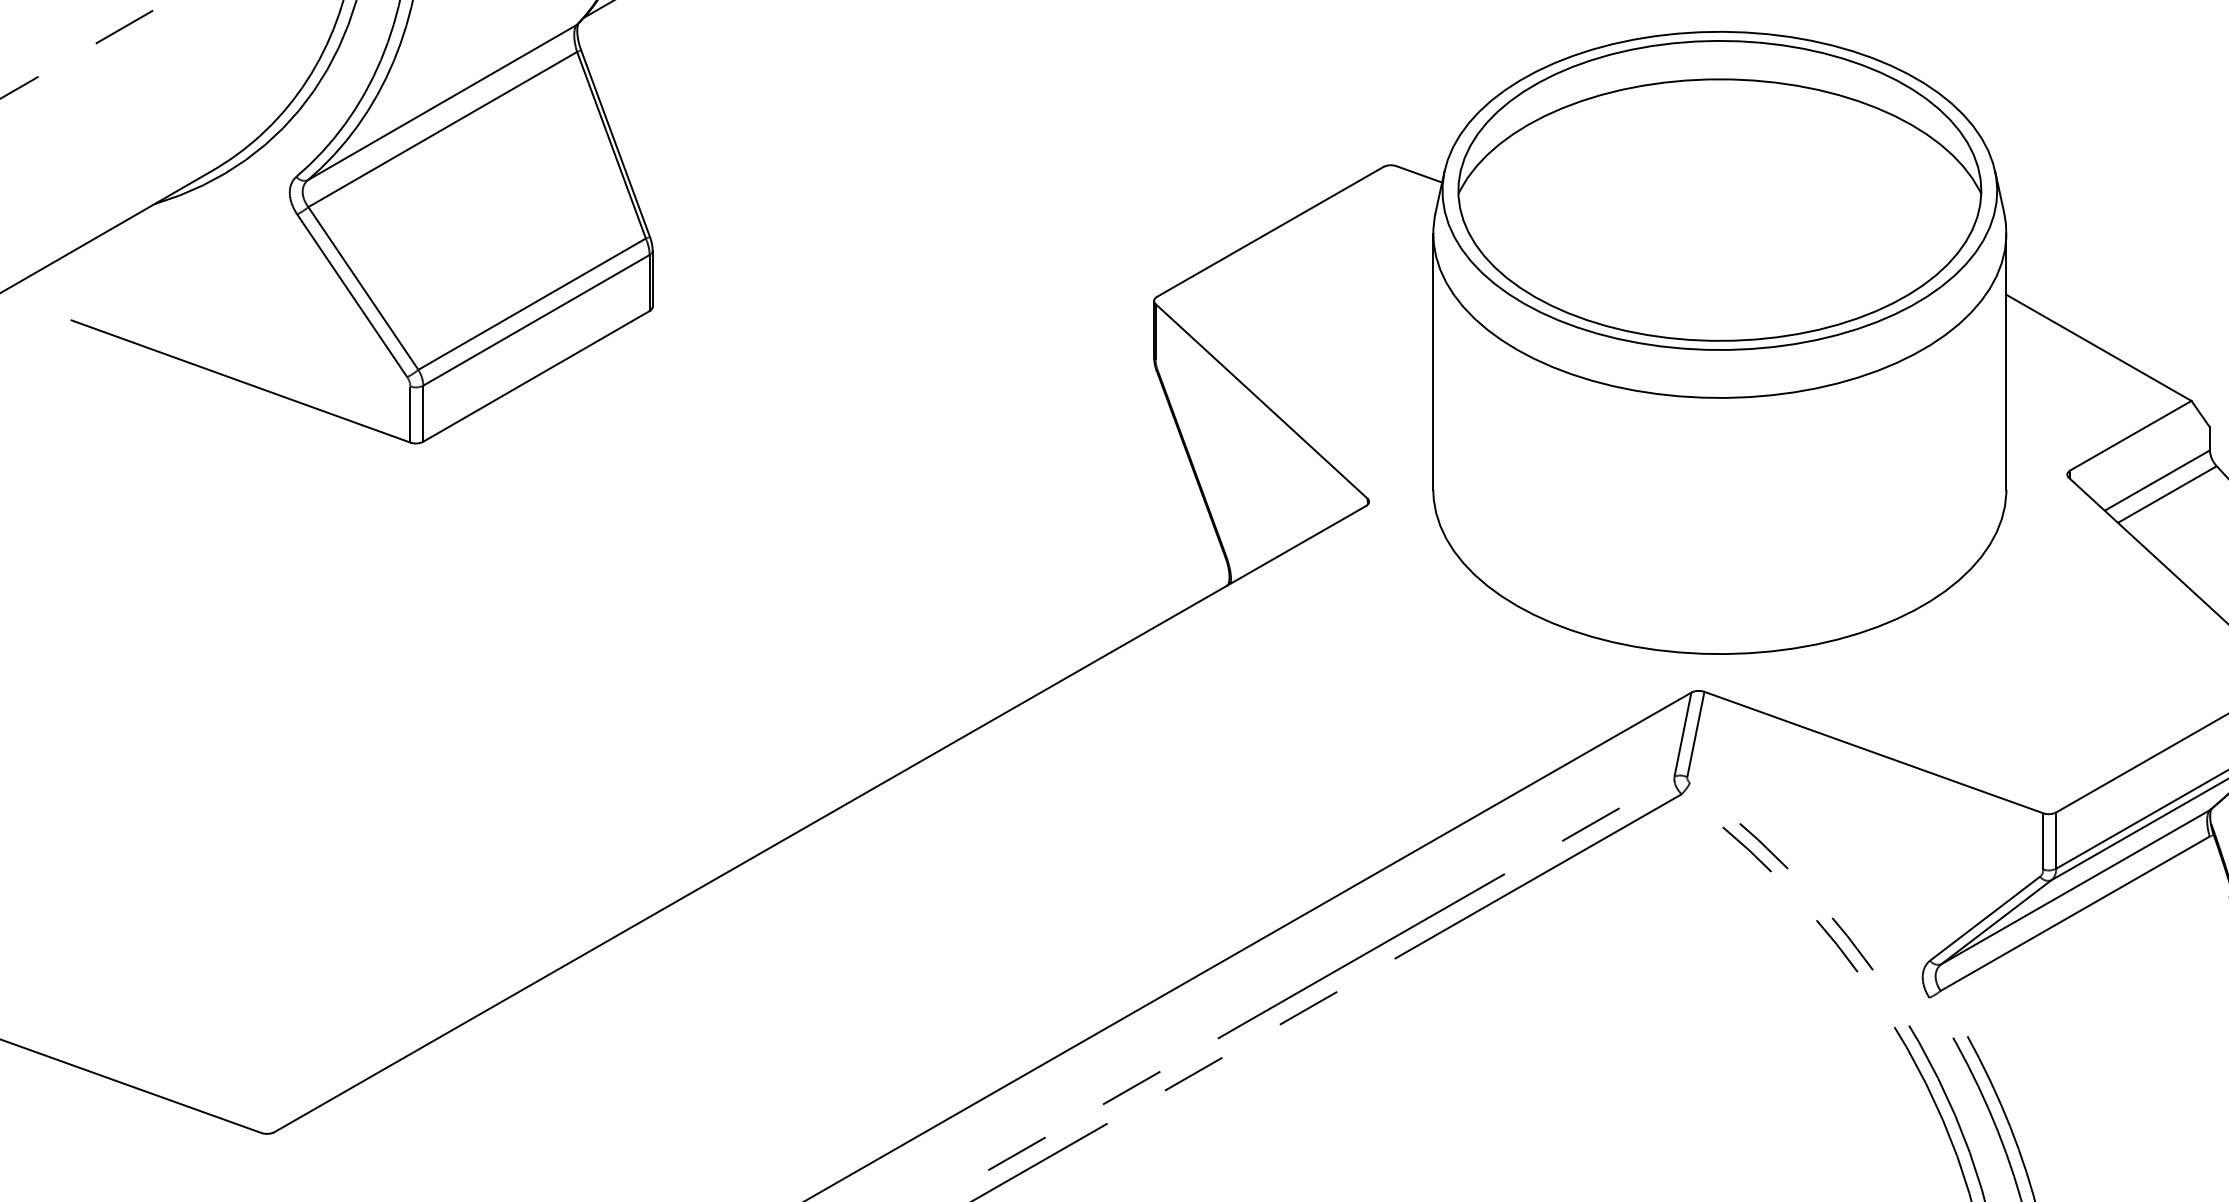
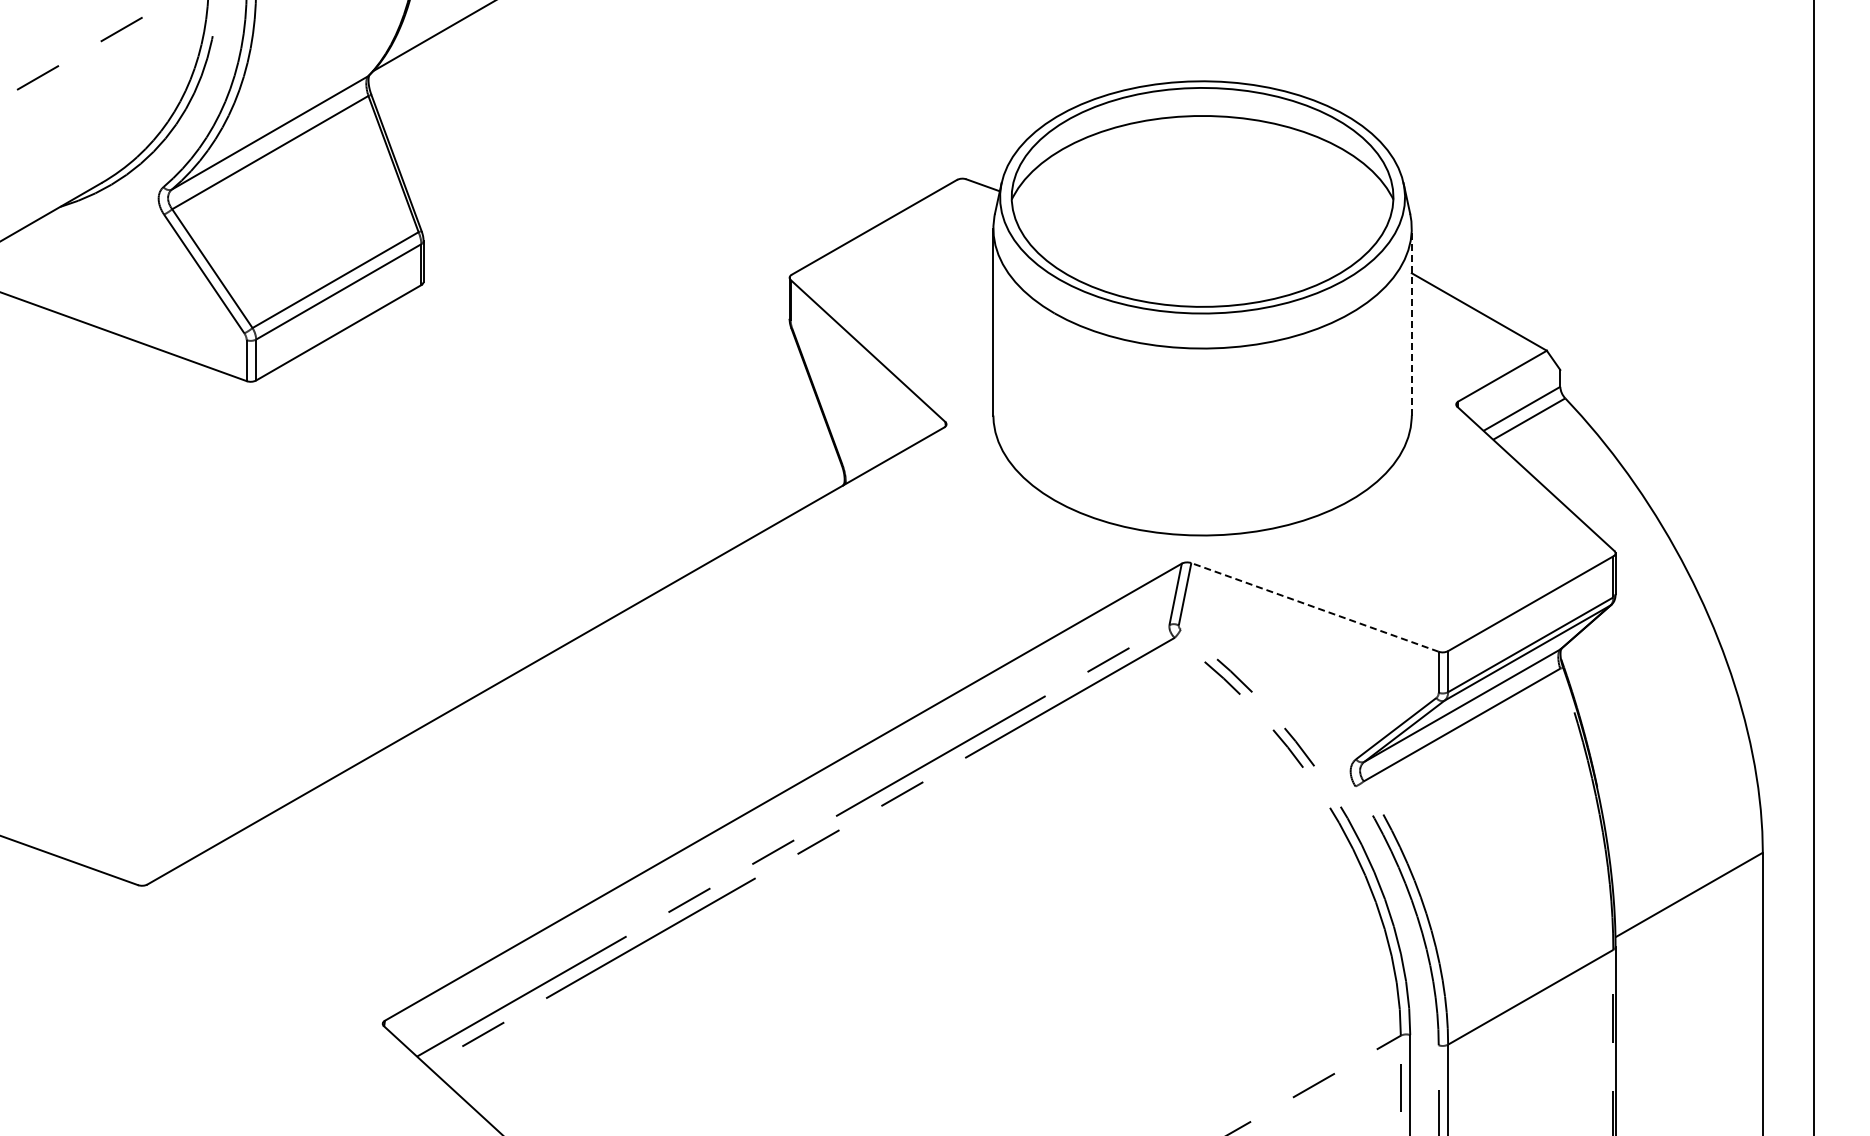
line: (2006, 360) -> (1411, 321), solid -> dashed
line: (1873, 752) -> (1314, 607), solid -> dashed

